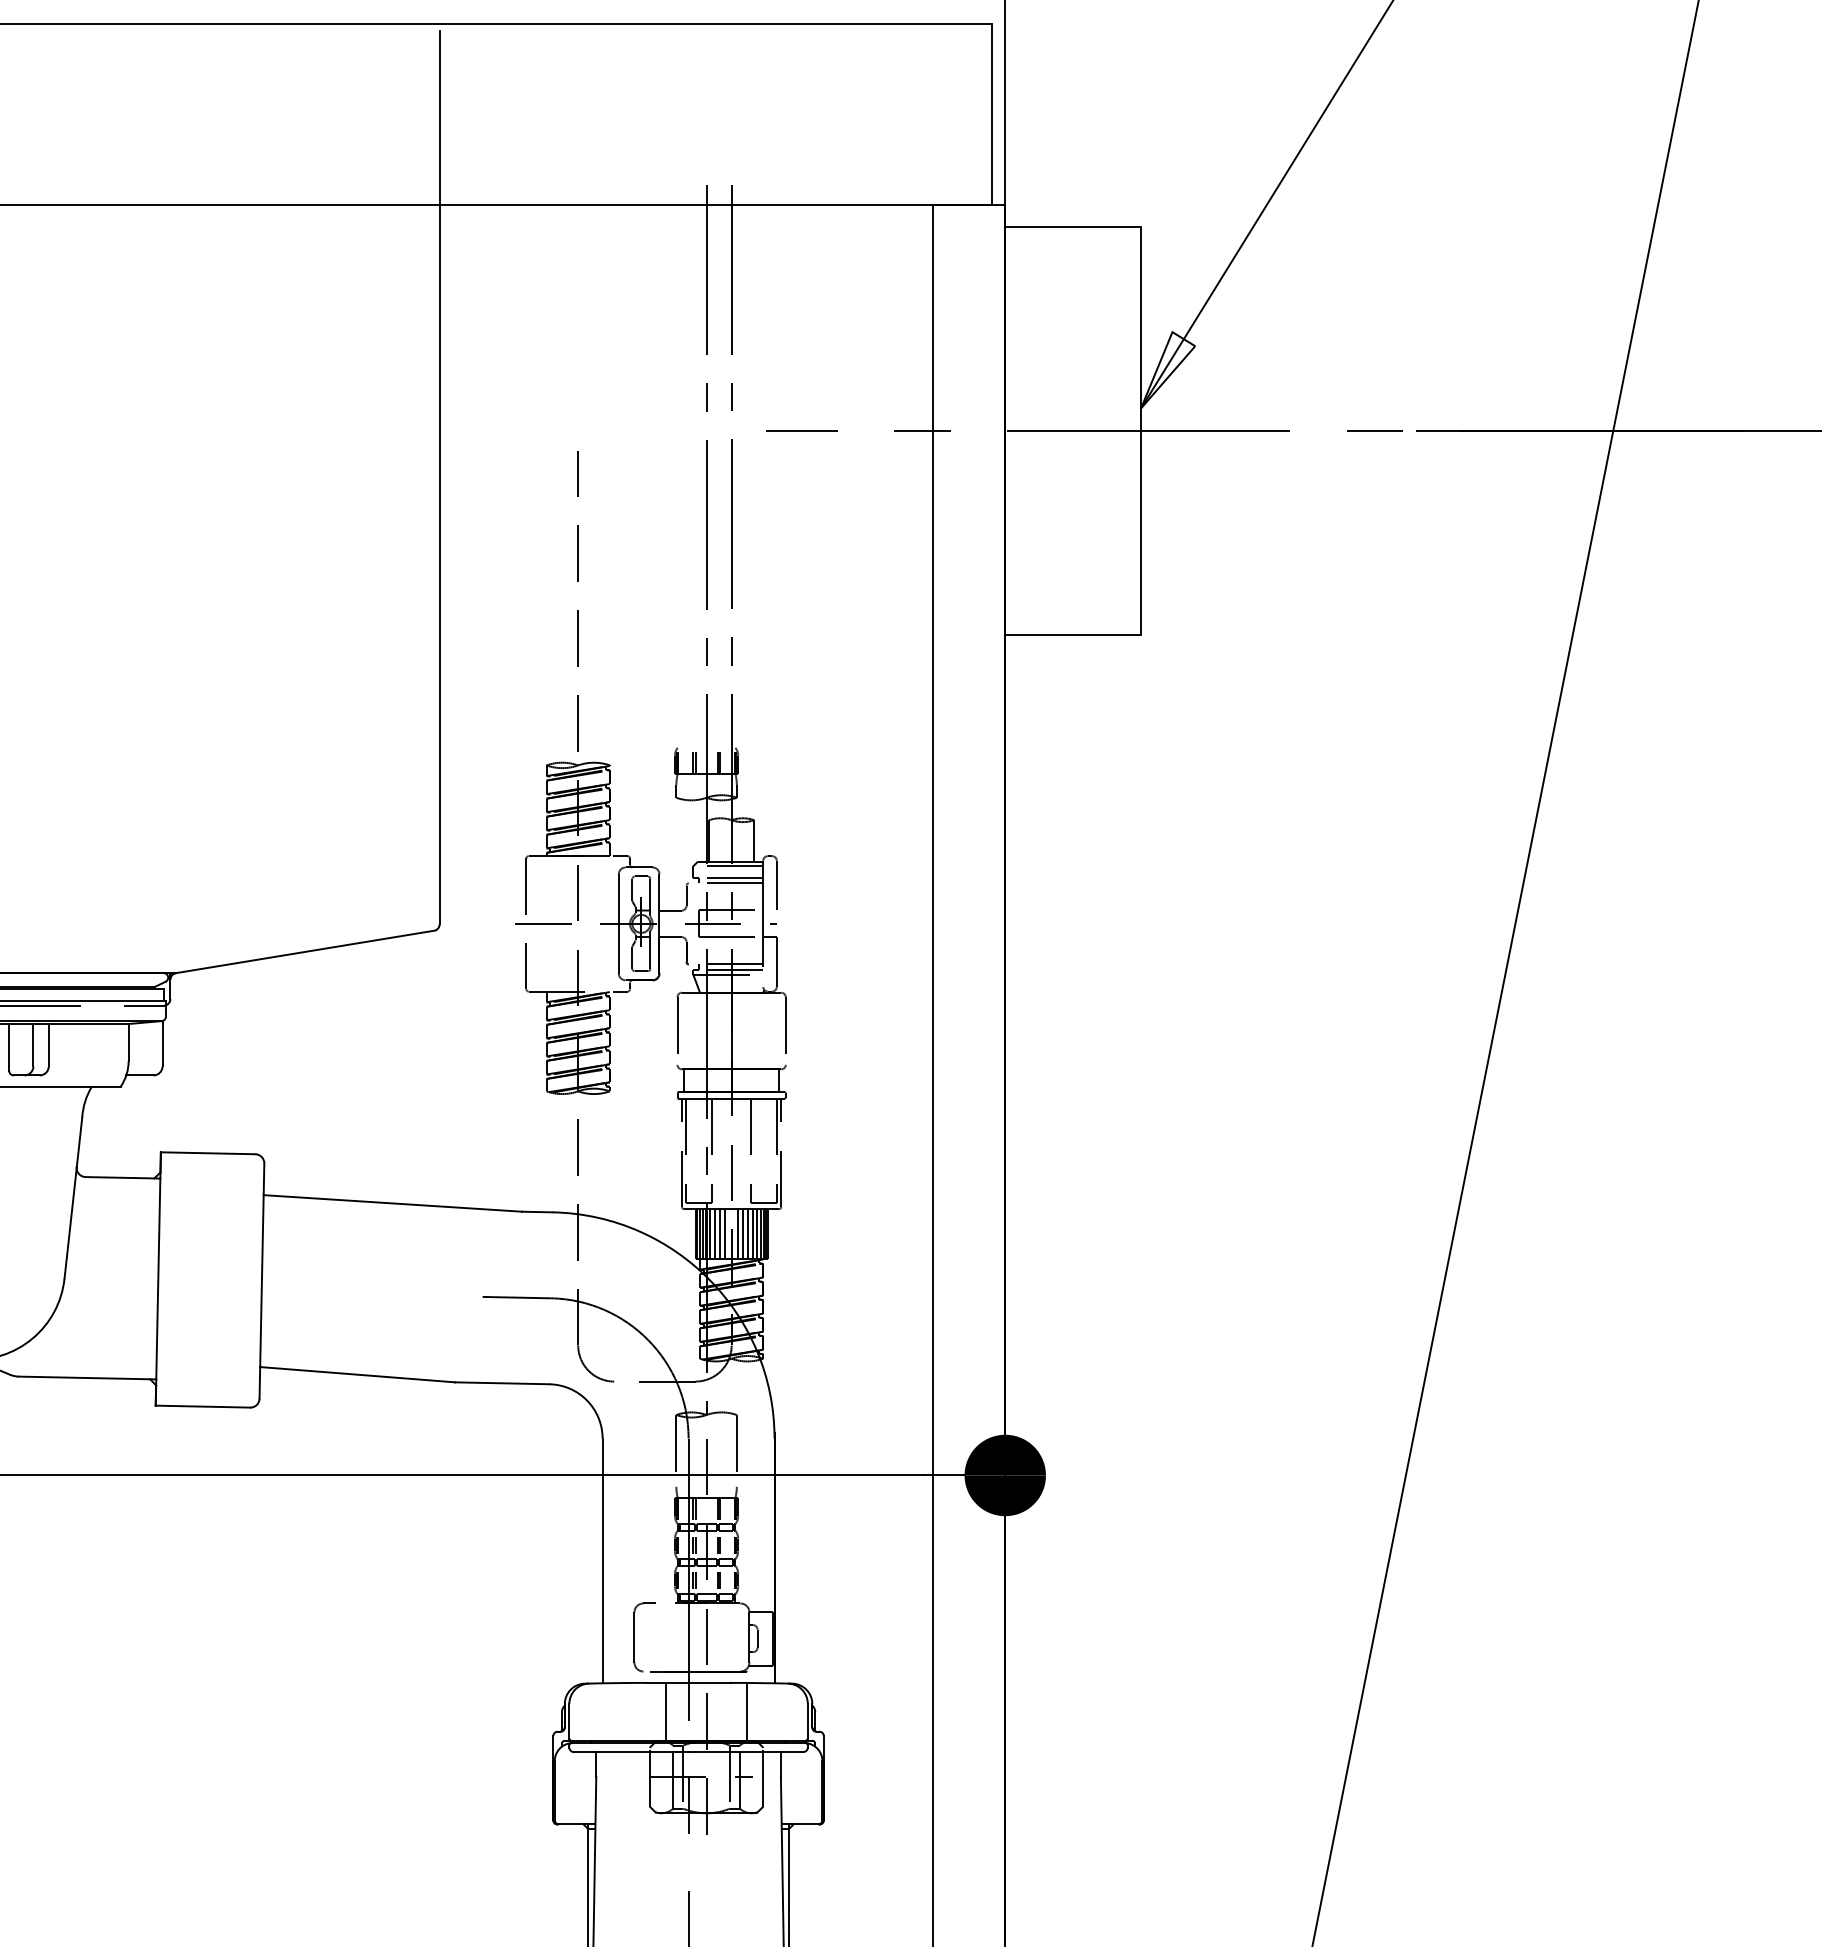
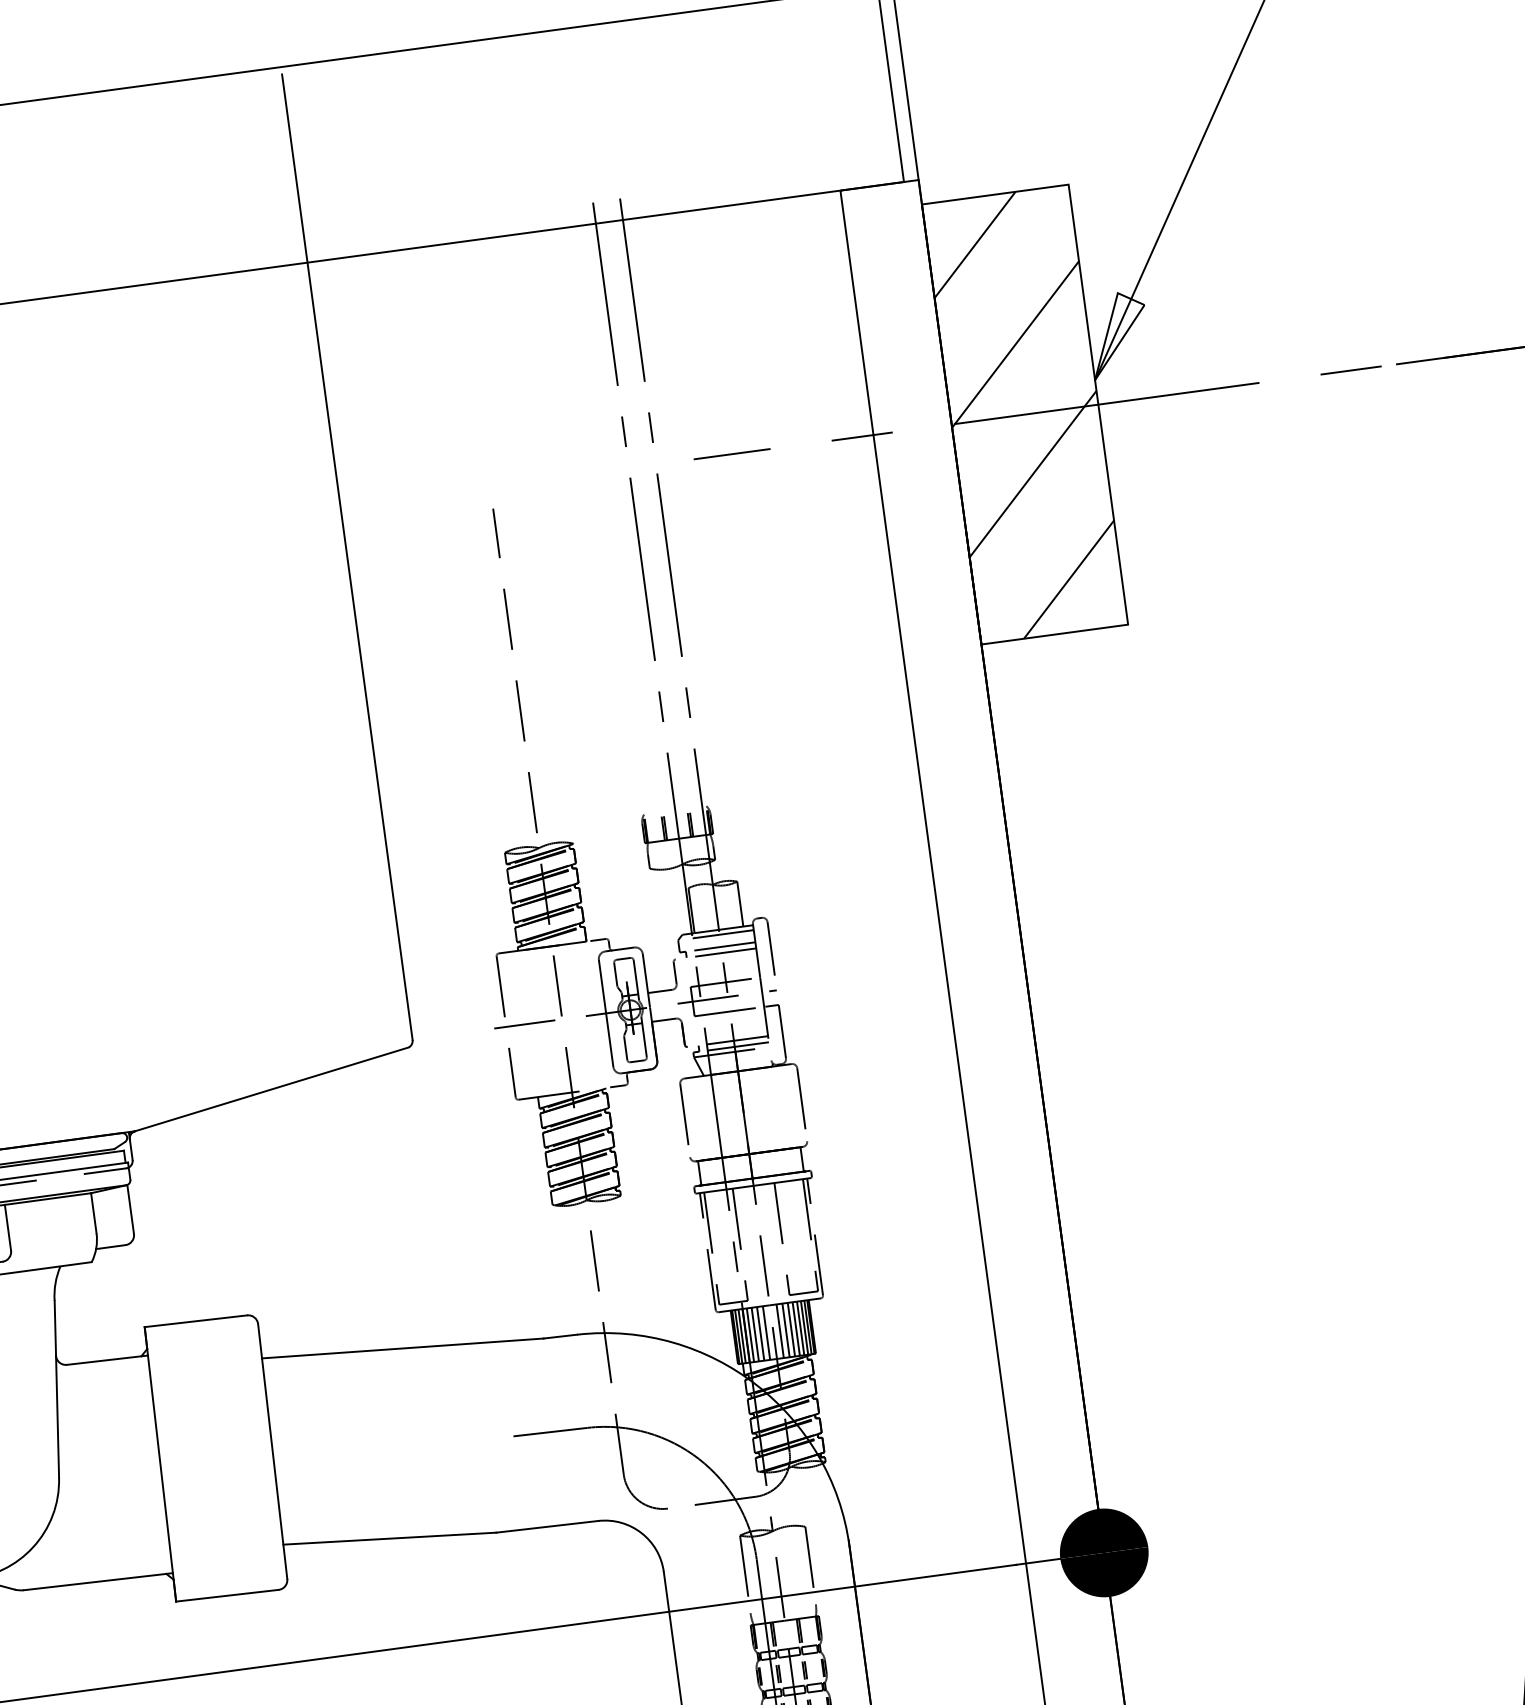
hatch: (1073, 430) -> (1025, 413), added

